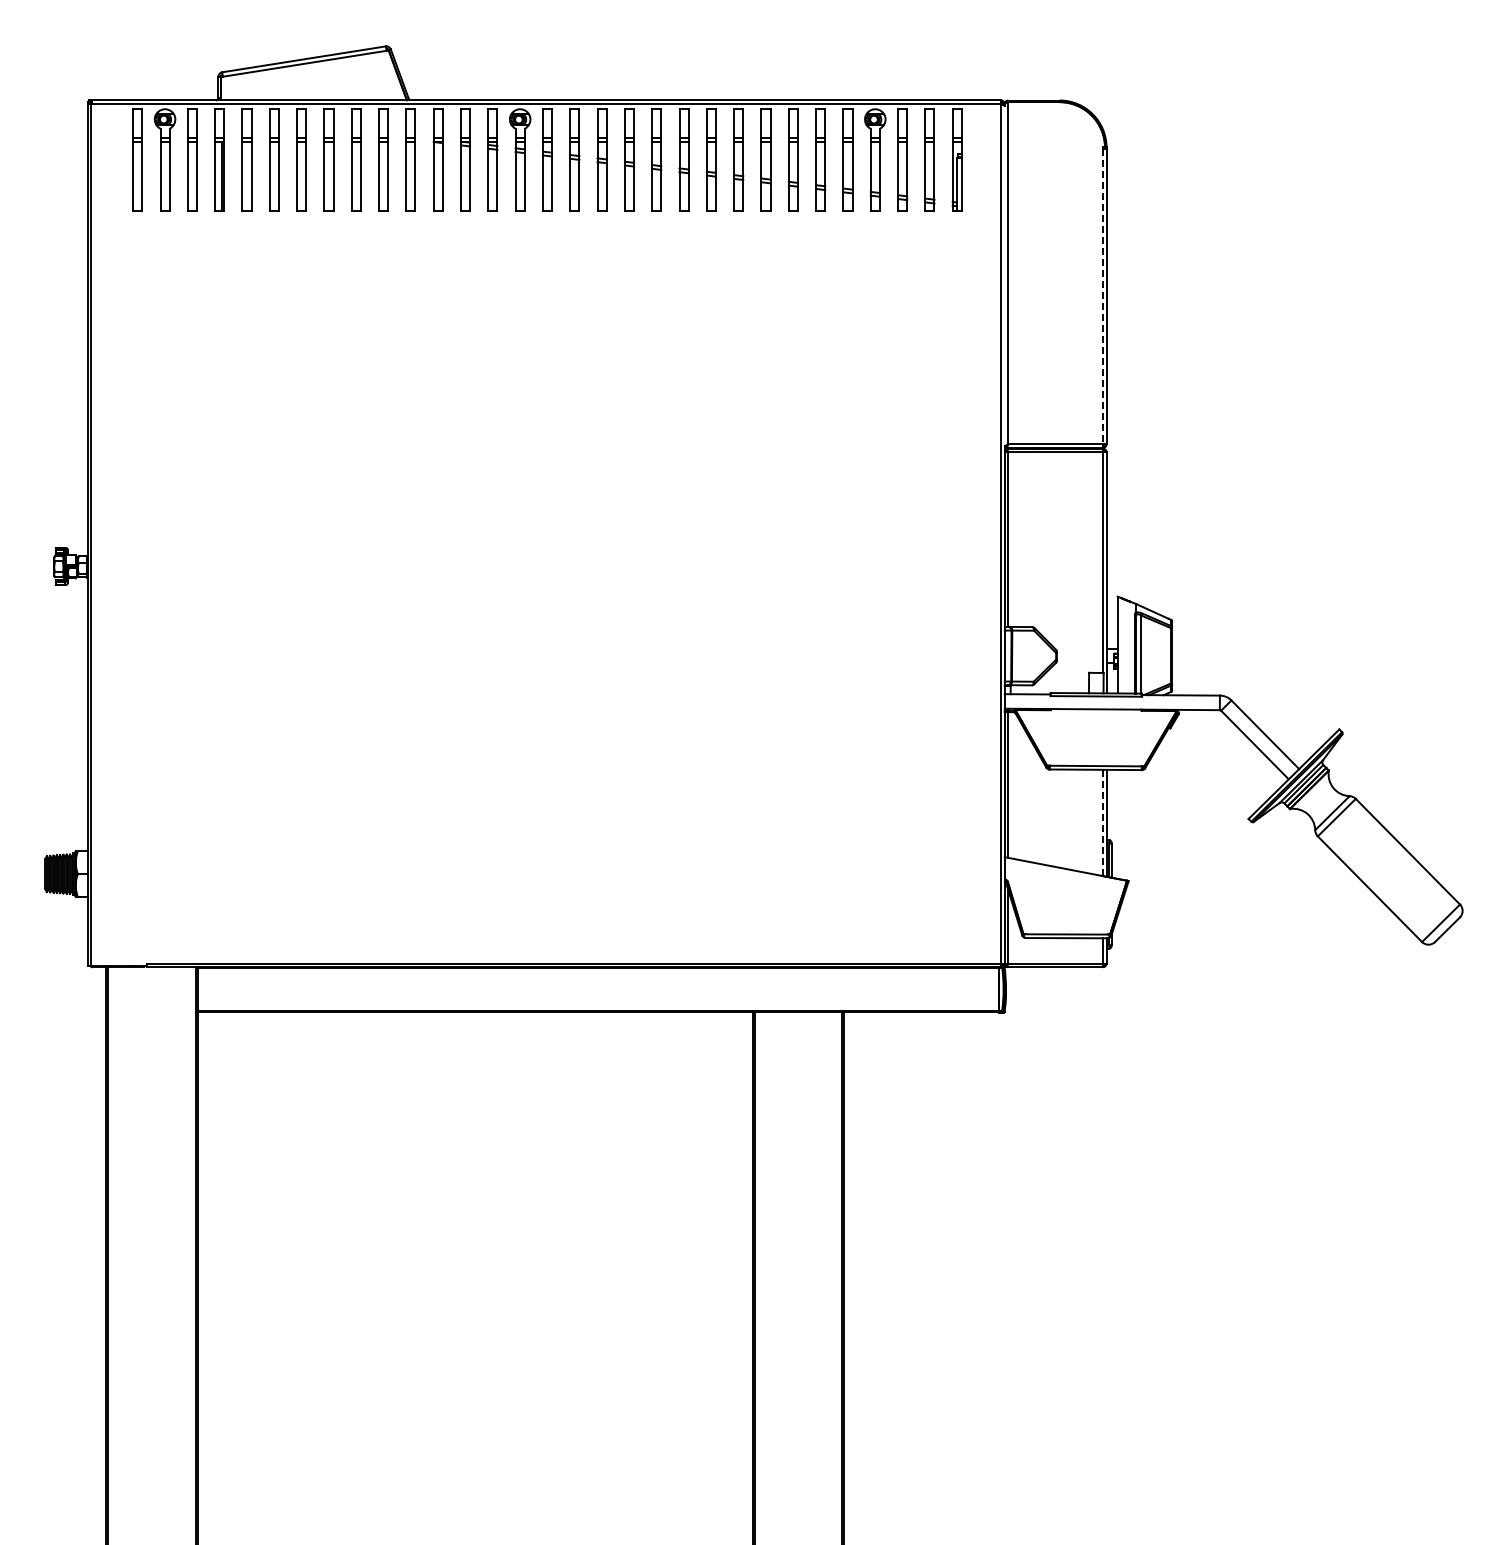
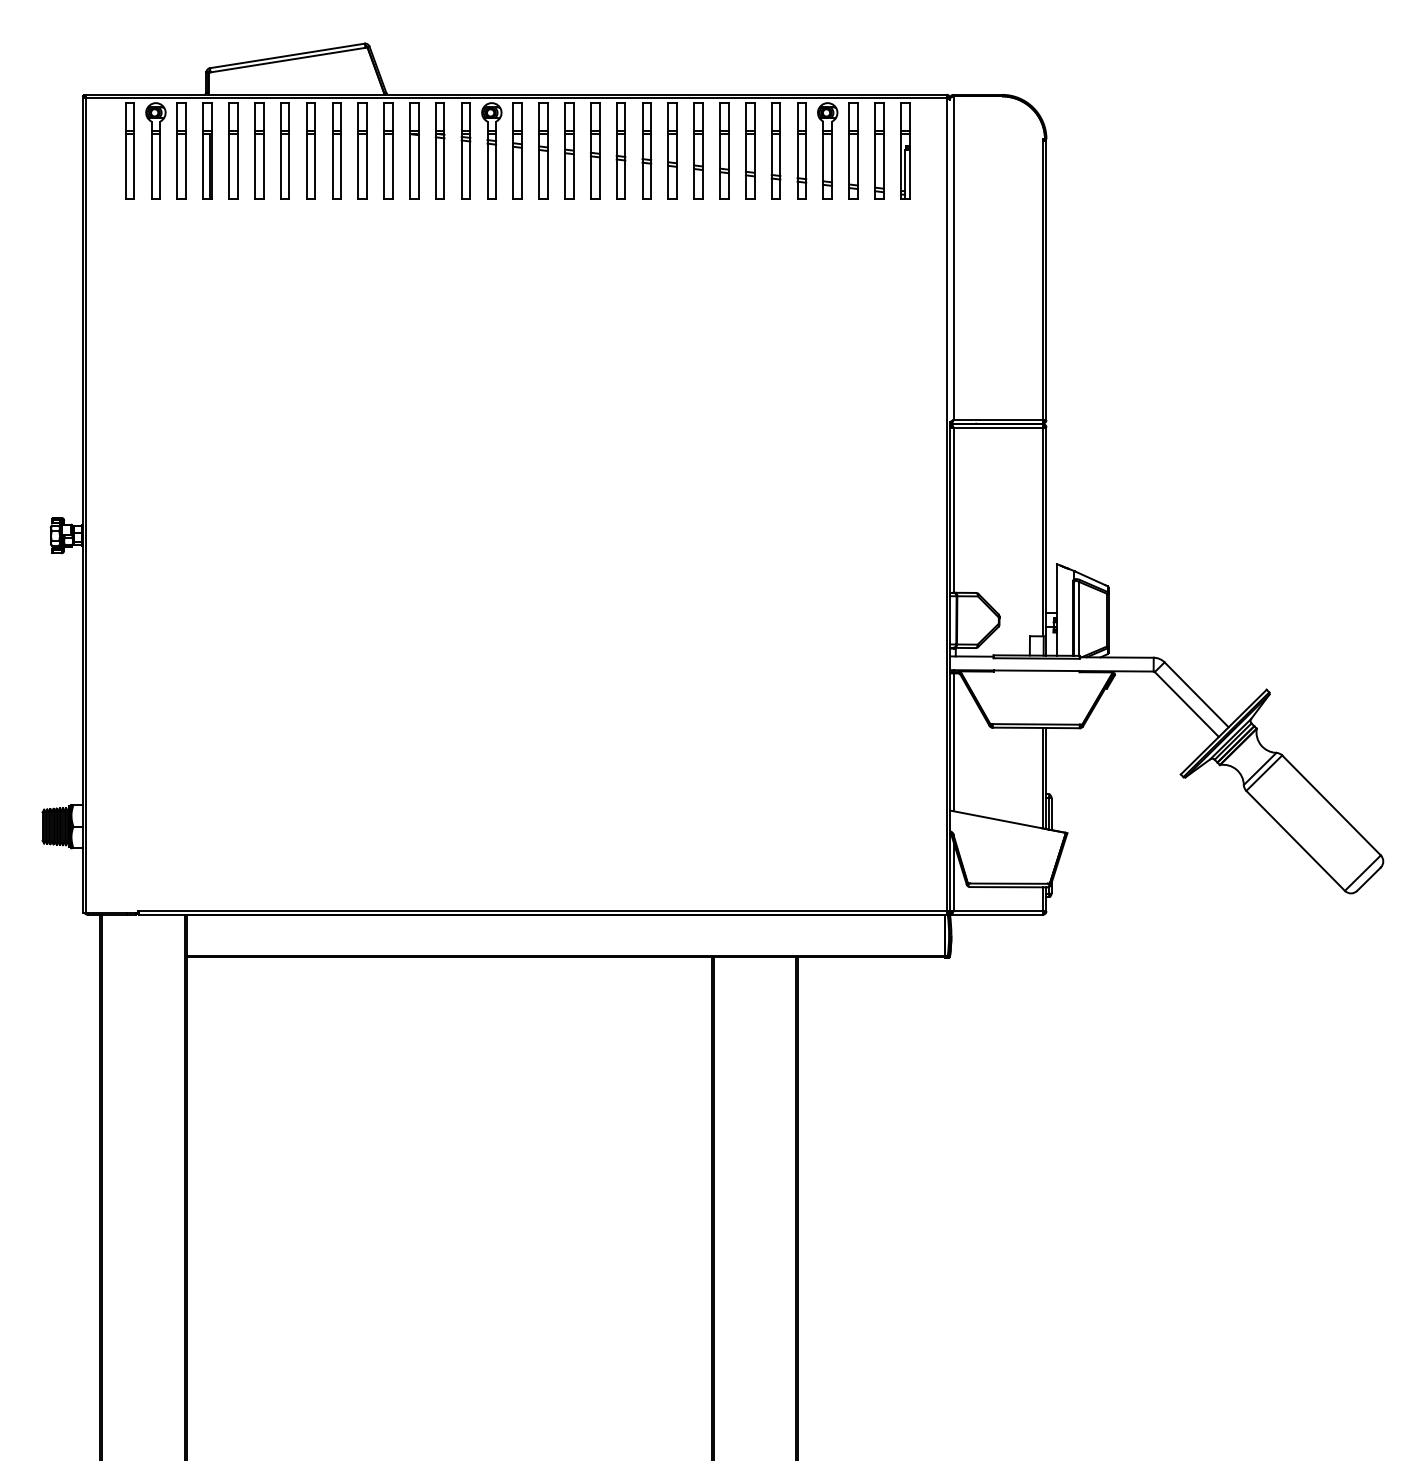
line: (1102, 296) -> (1042, 280), dashed -> solid
line: (1102, 822) -> (1042, 777), dashed -> solid

